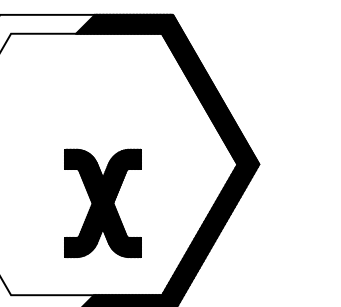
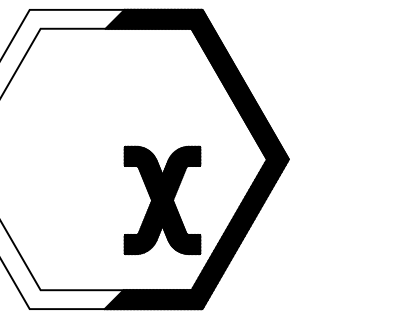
part: (102, 203) -> (162, 200), moved

